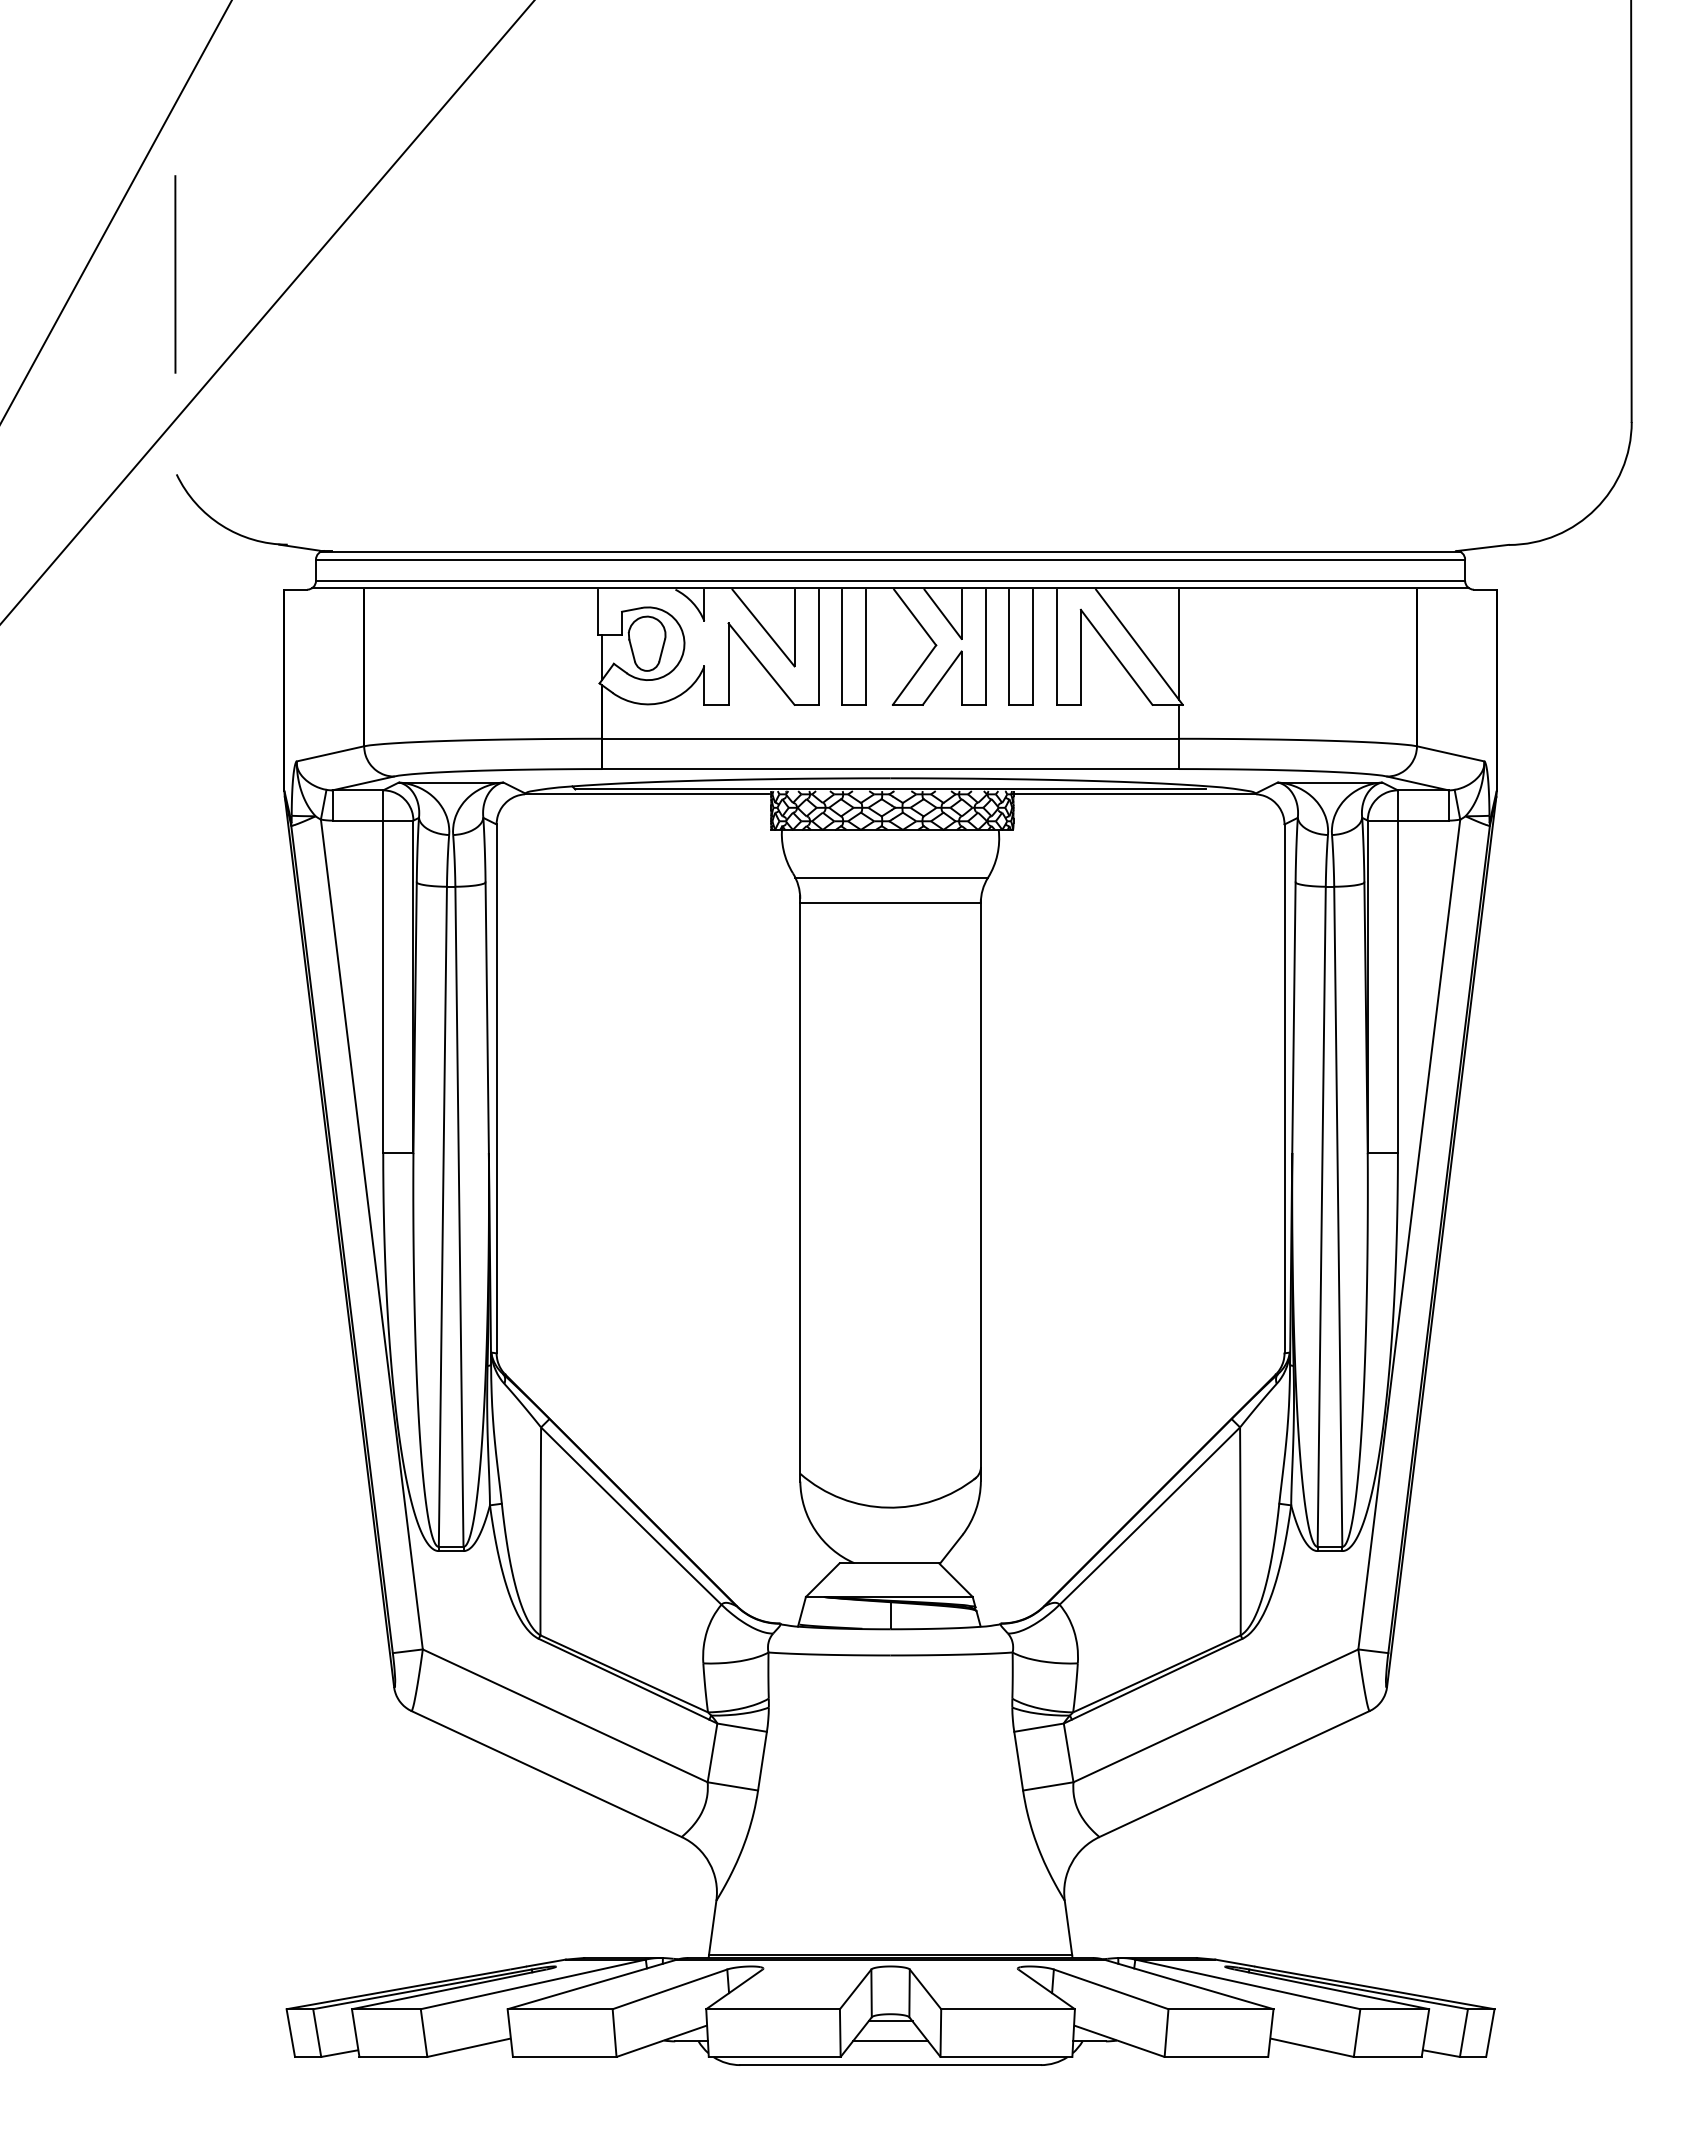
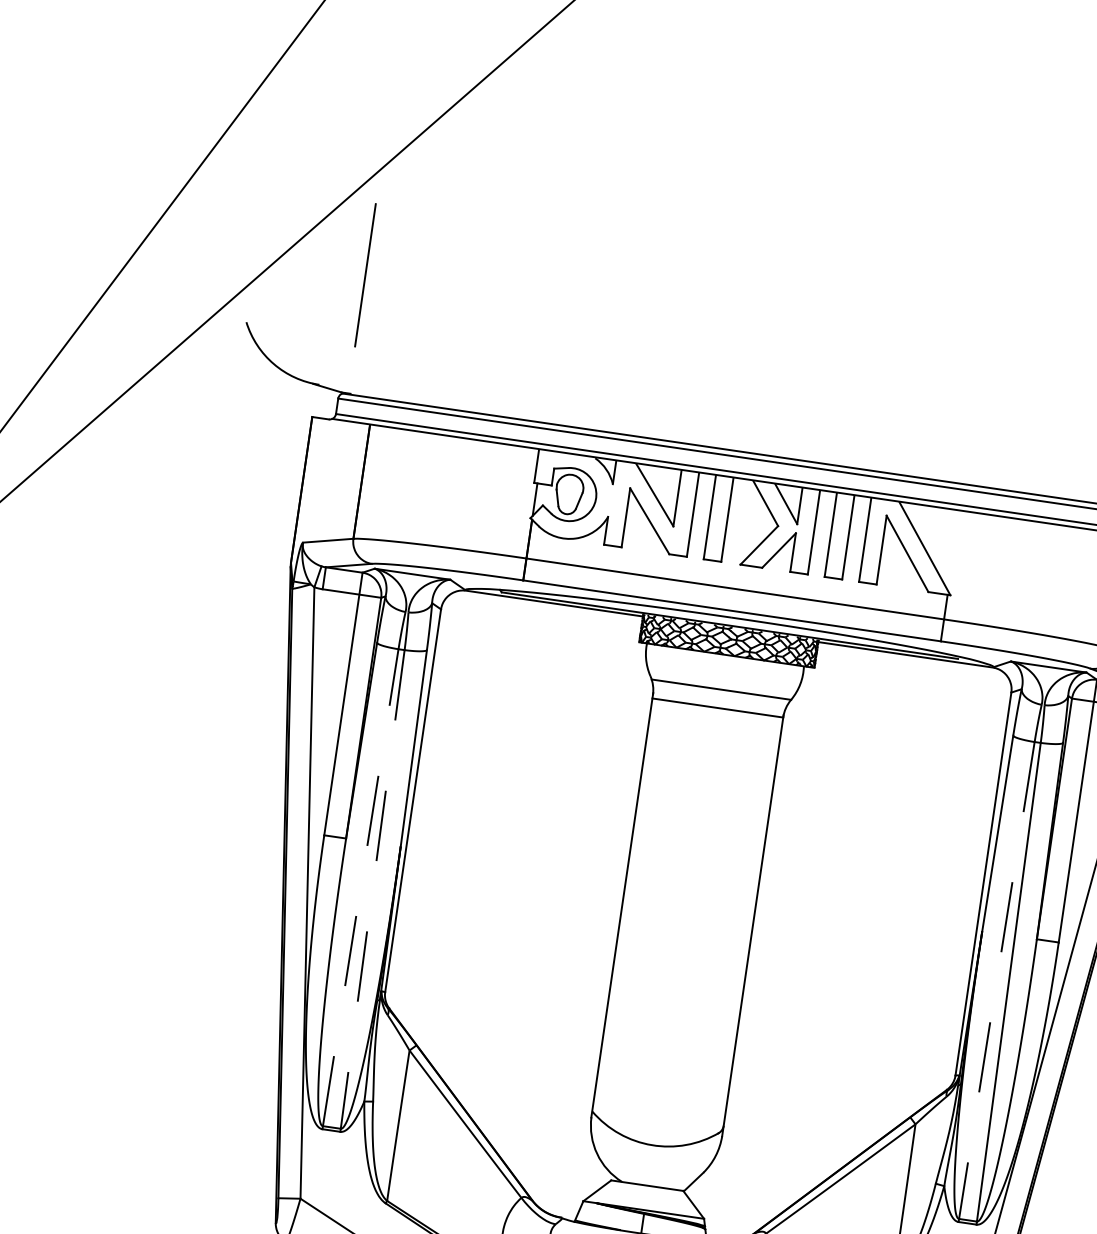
line: (175, 274) -> (365, 275), moved
line: (1179, 644) -> (954, 551), removed
line: (442, 1216) -> (360, 887), solid -> dashed
line: (459, 1217) -> (372, 889), solid -> dashed
line: (1321, 1217) -> (996, 980), solid -> dashed

